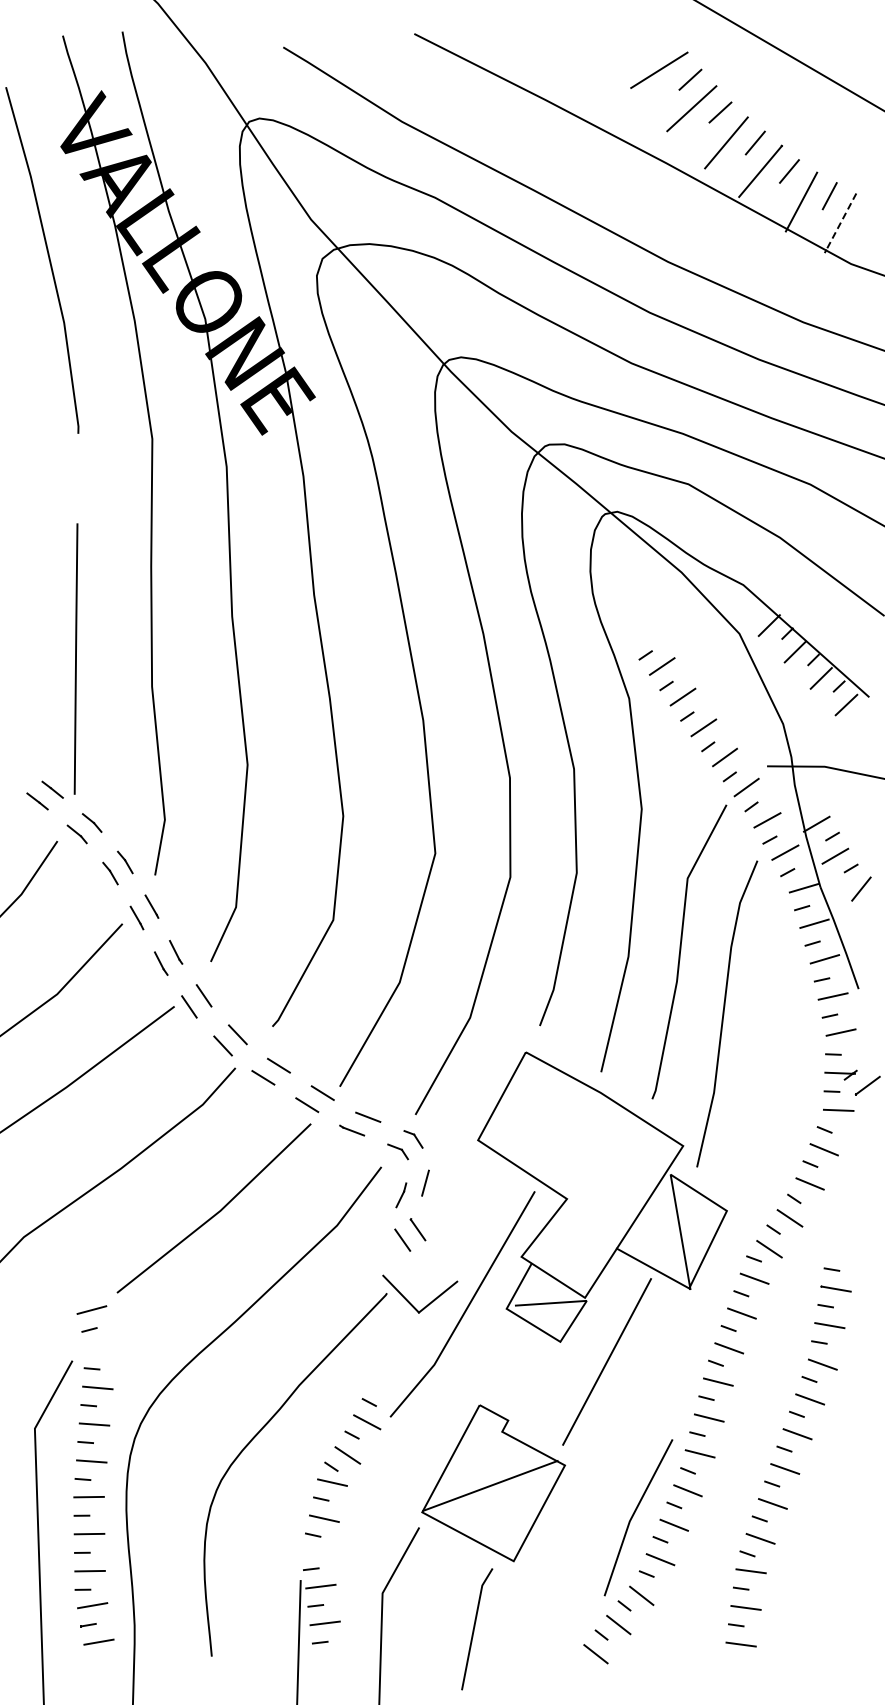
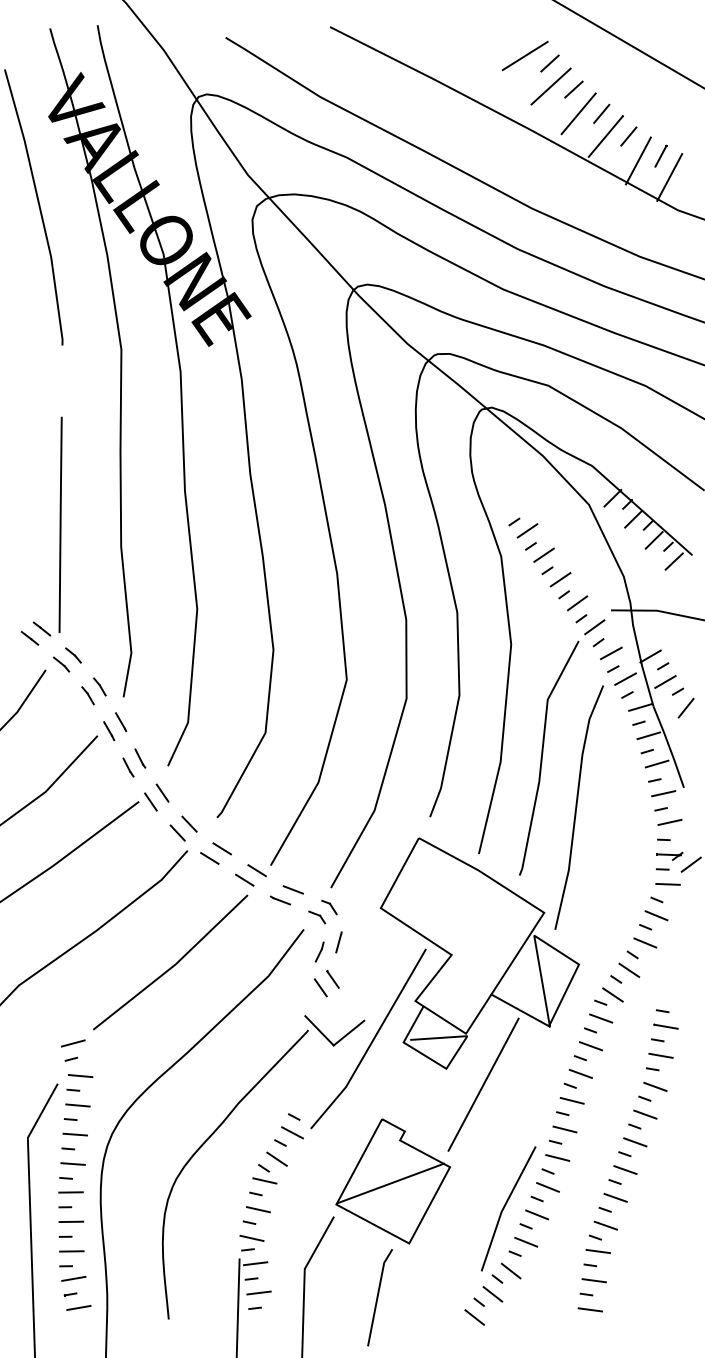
line: (841, 222) -> (670, 177), dashed -> solid
line: (100, 1350) -> (80, 1075), added
line: (315, 1554) -> (251, 1238), added

